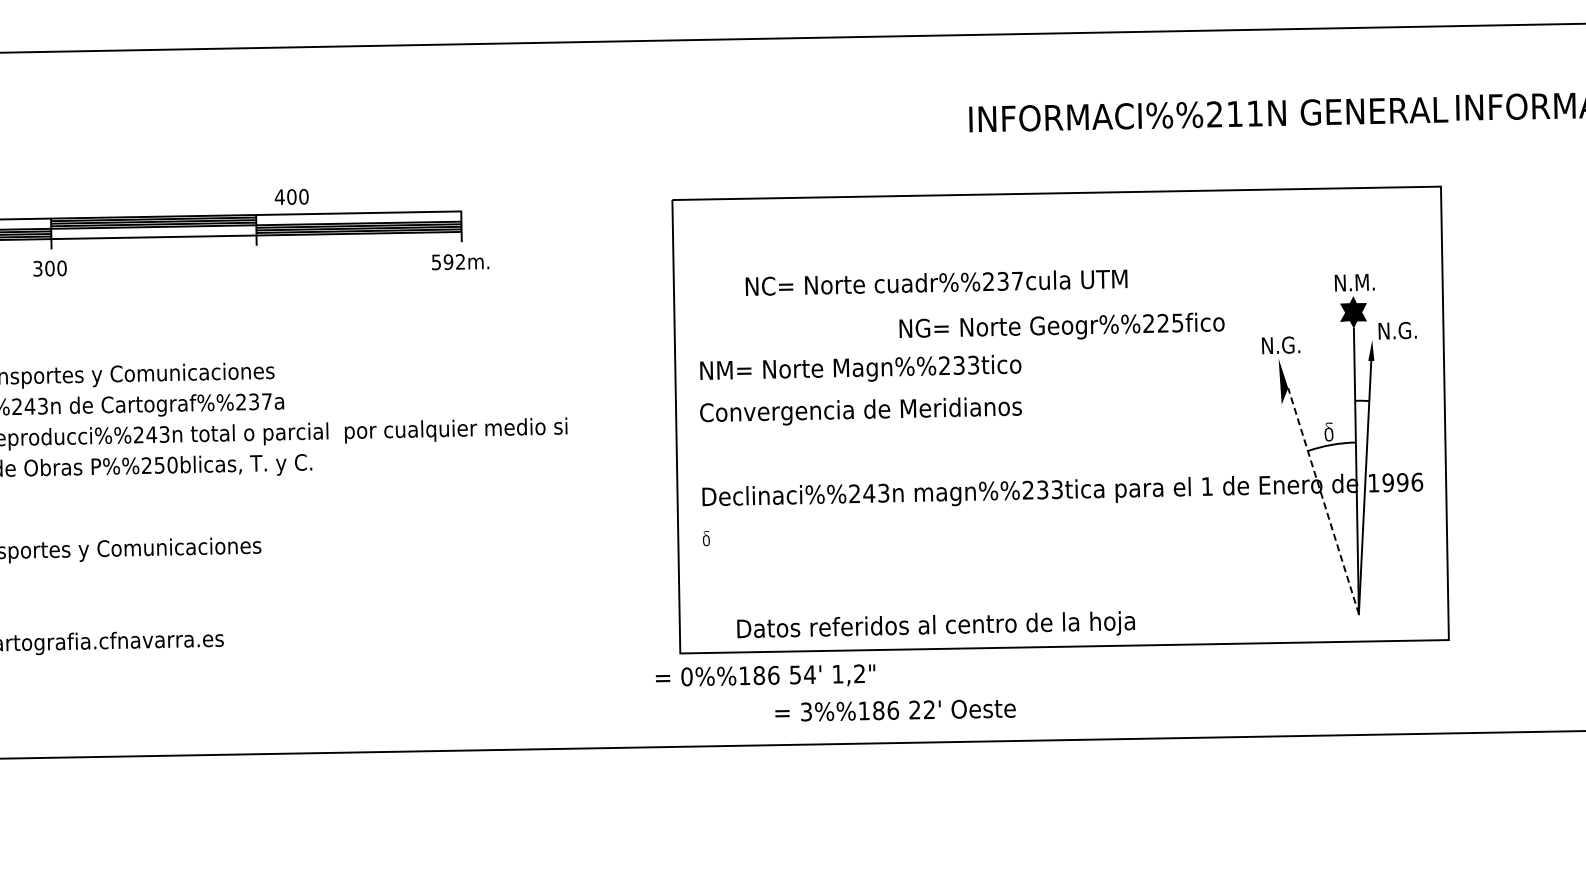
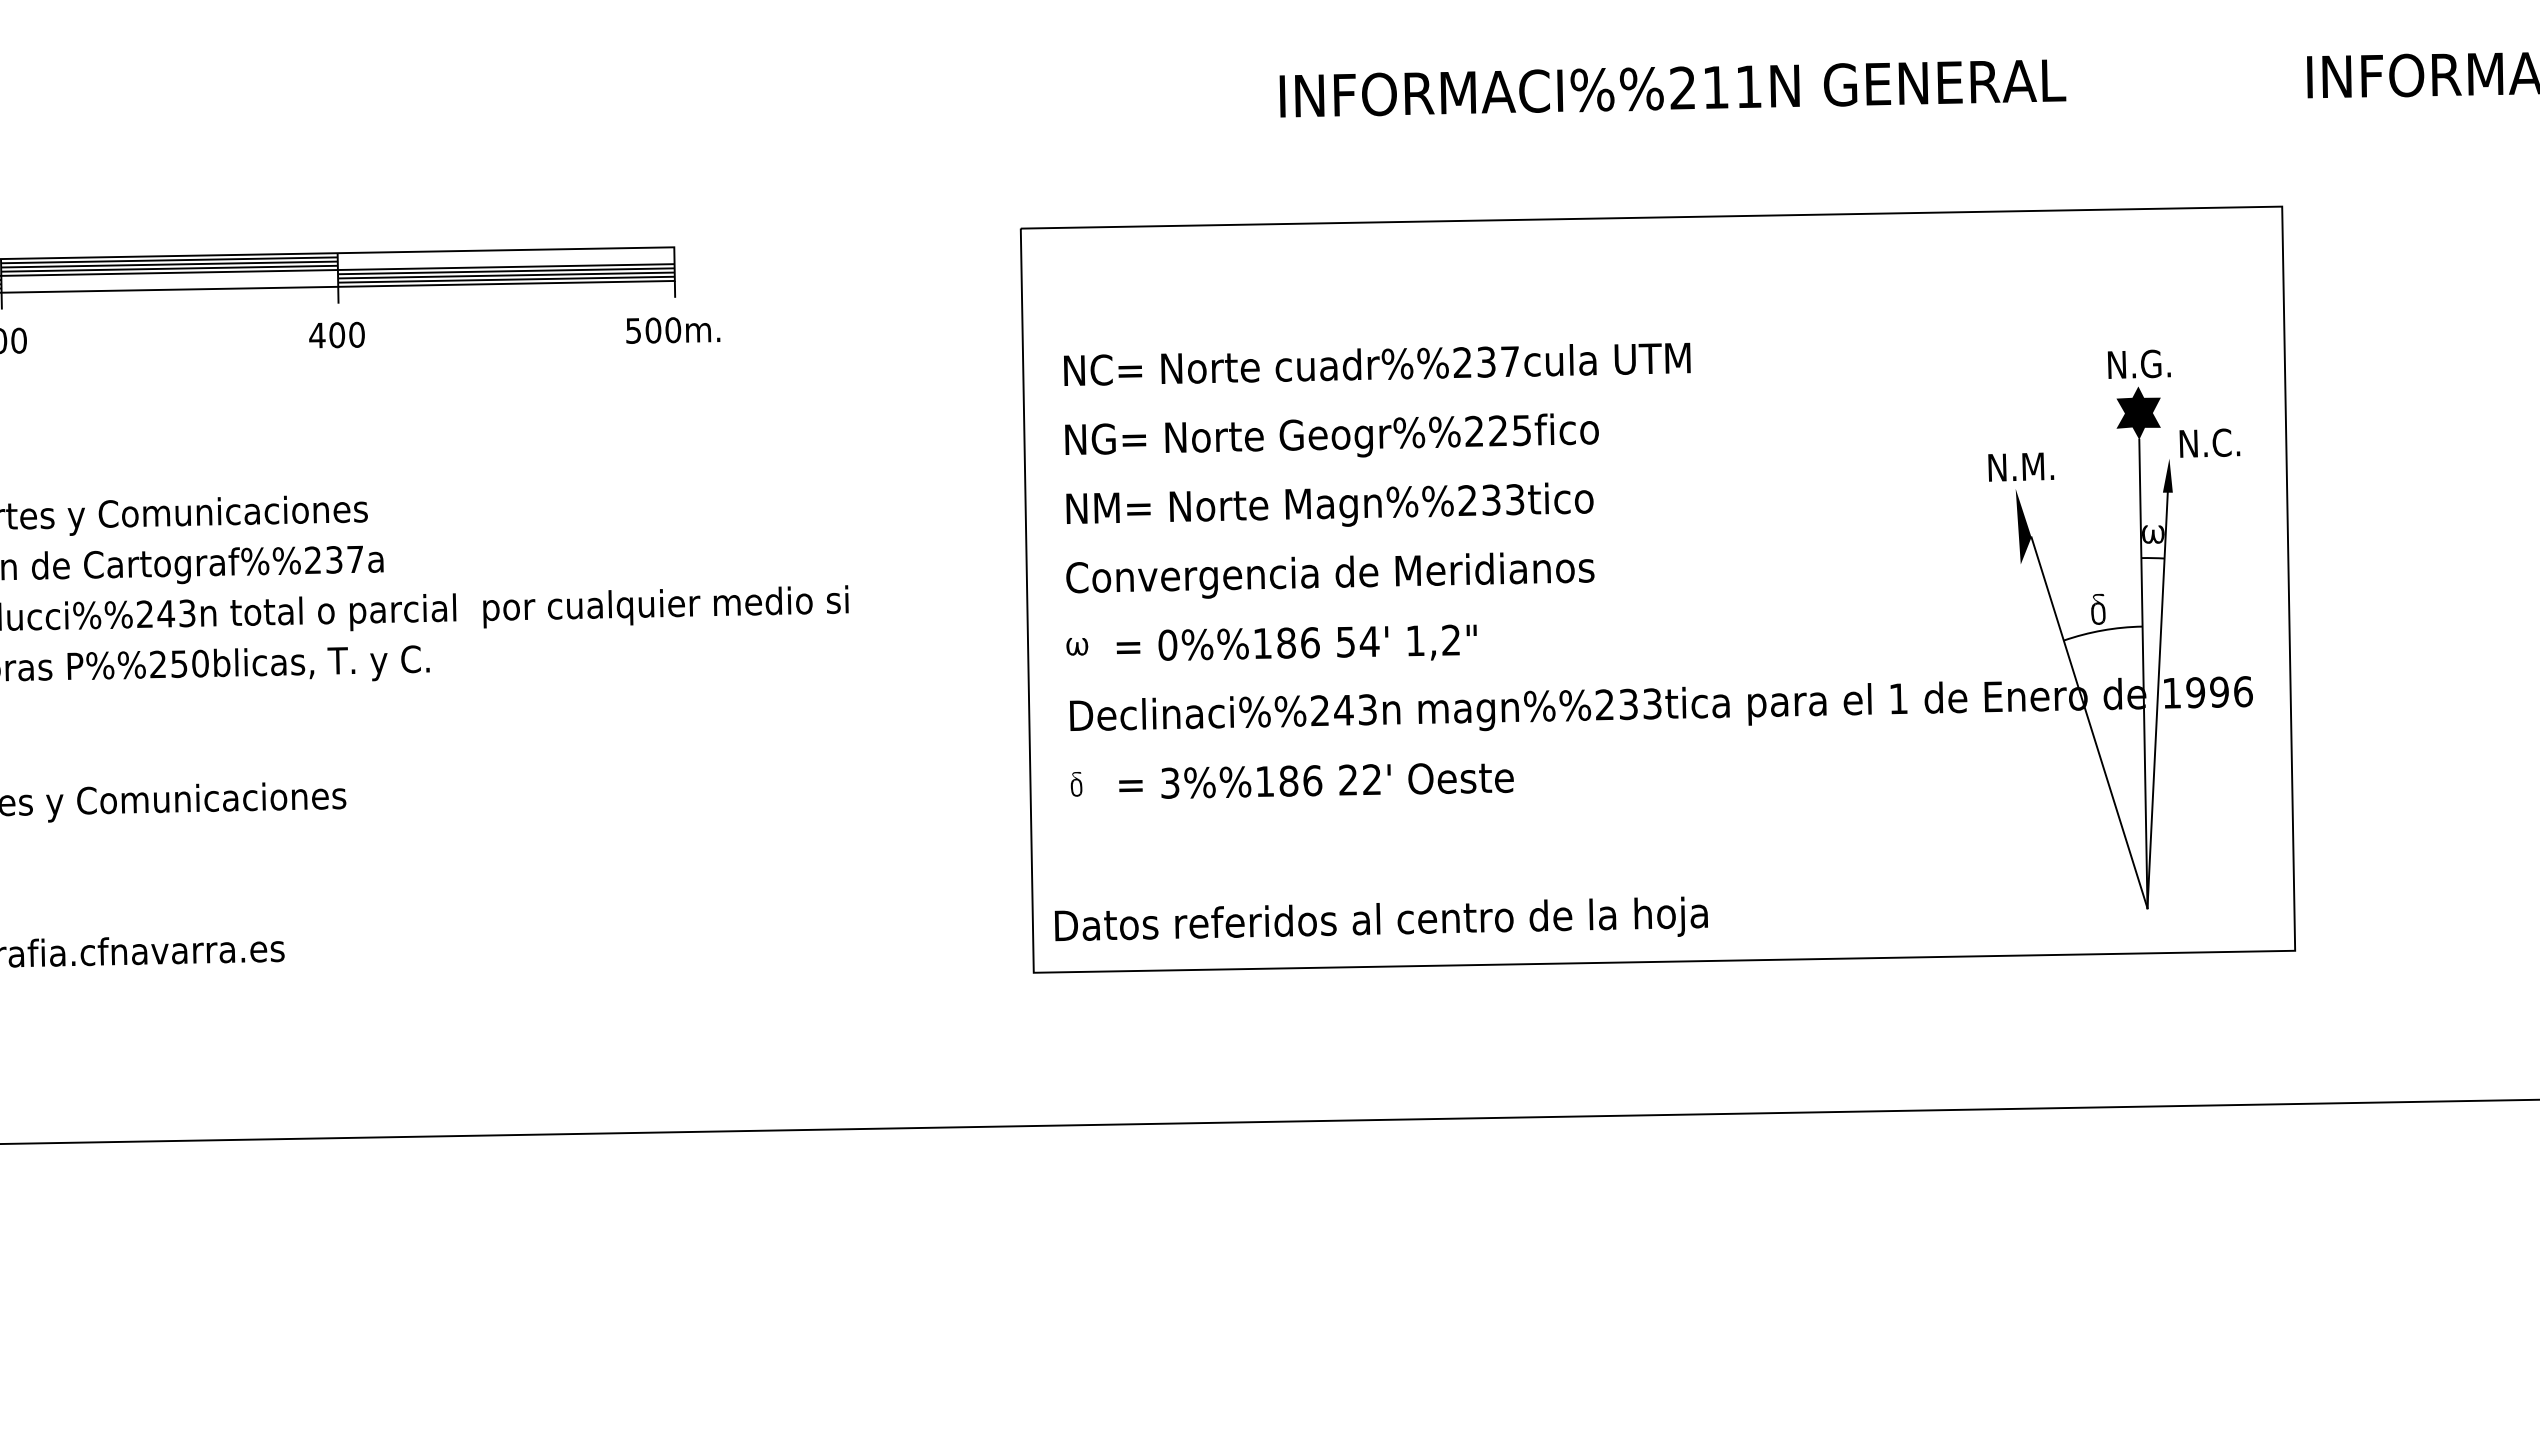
text: (1208, 114) -> (1672, 88), moved
text: (291, 196) -> (336, 334), moved
text: (454, 262) -> (663, 331), 592m. -> 500m.
text: (936, 282) -> (1377, 363), moved
text: (1364, 282) -> (2156, 363), N.M. -> N.G.
text: (1061, 325) -> (1331, 434), moved
text: (1411, 330) -> (2233, 442), N.G. -> N.C.
text: (1291, 344) -> (2036, 465), N.G. -> N.M.
fill: (1362, 386) -> (2153, 534), added
fill: (706, 454) -> (1076, 646), added
line: (1323, 500) -> (2089, 721), dashed -> solid
text: (936, 624) -> (1382, 918), moved
text: (765, 675) -> (1296, 642), moved
text: (895, 710) -> (1316, 780), moved

